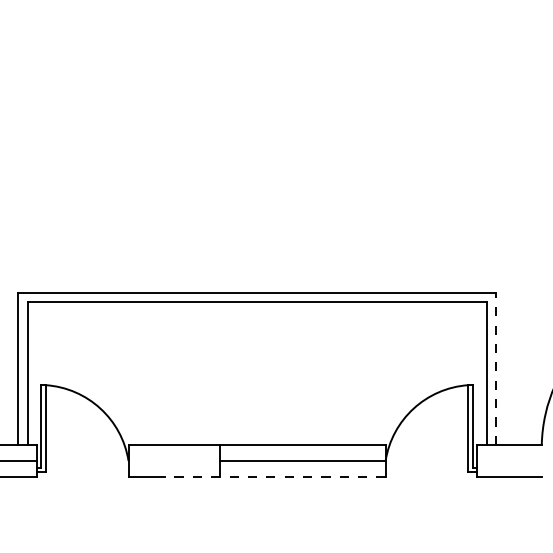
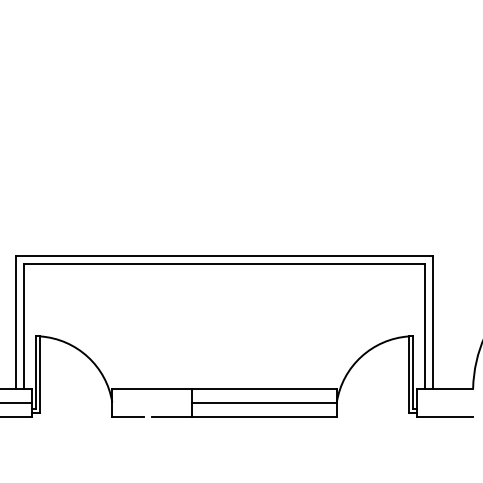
line: (496, 369) -> (433, 322), dashed -> solid
line: (281, 476) -> (245, 416), dashed -> solid

